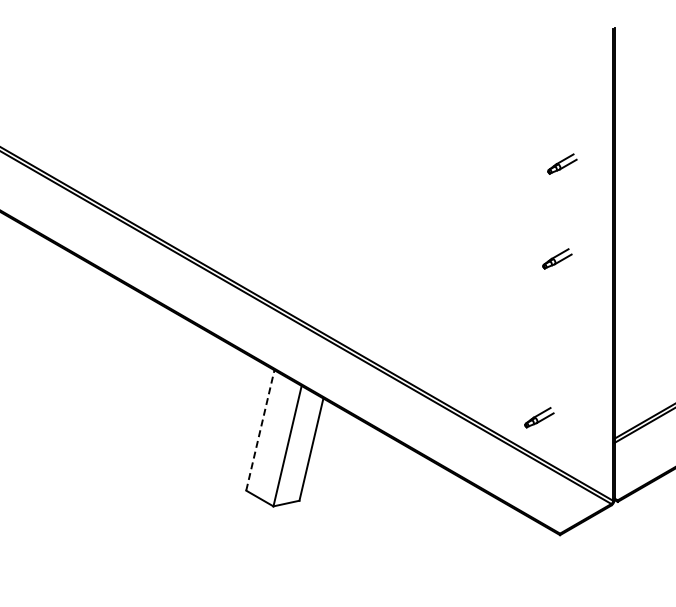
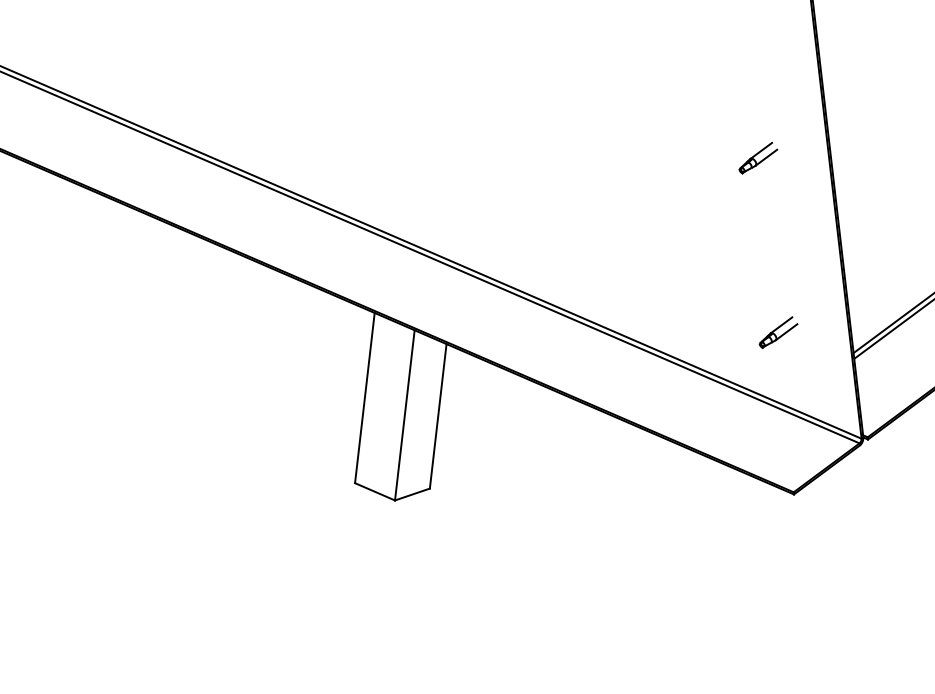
part: (557, 258) -> (758, 157), moved
part: (539, 417) -> (778, 332), moved
line: (260, 430) -> (365, 398), dashed -> solid

